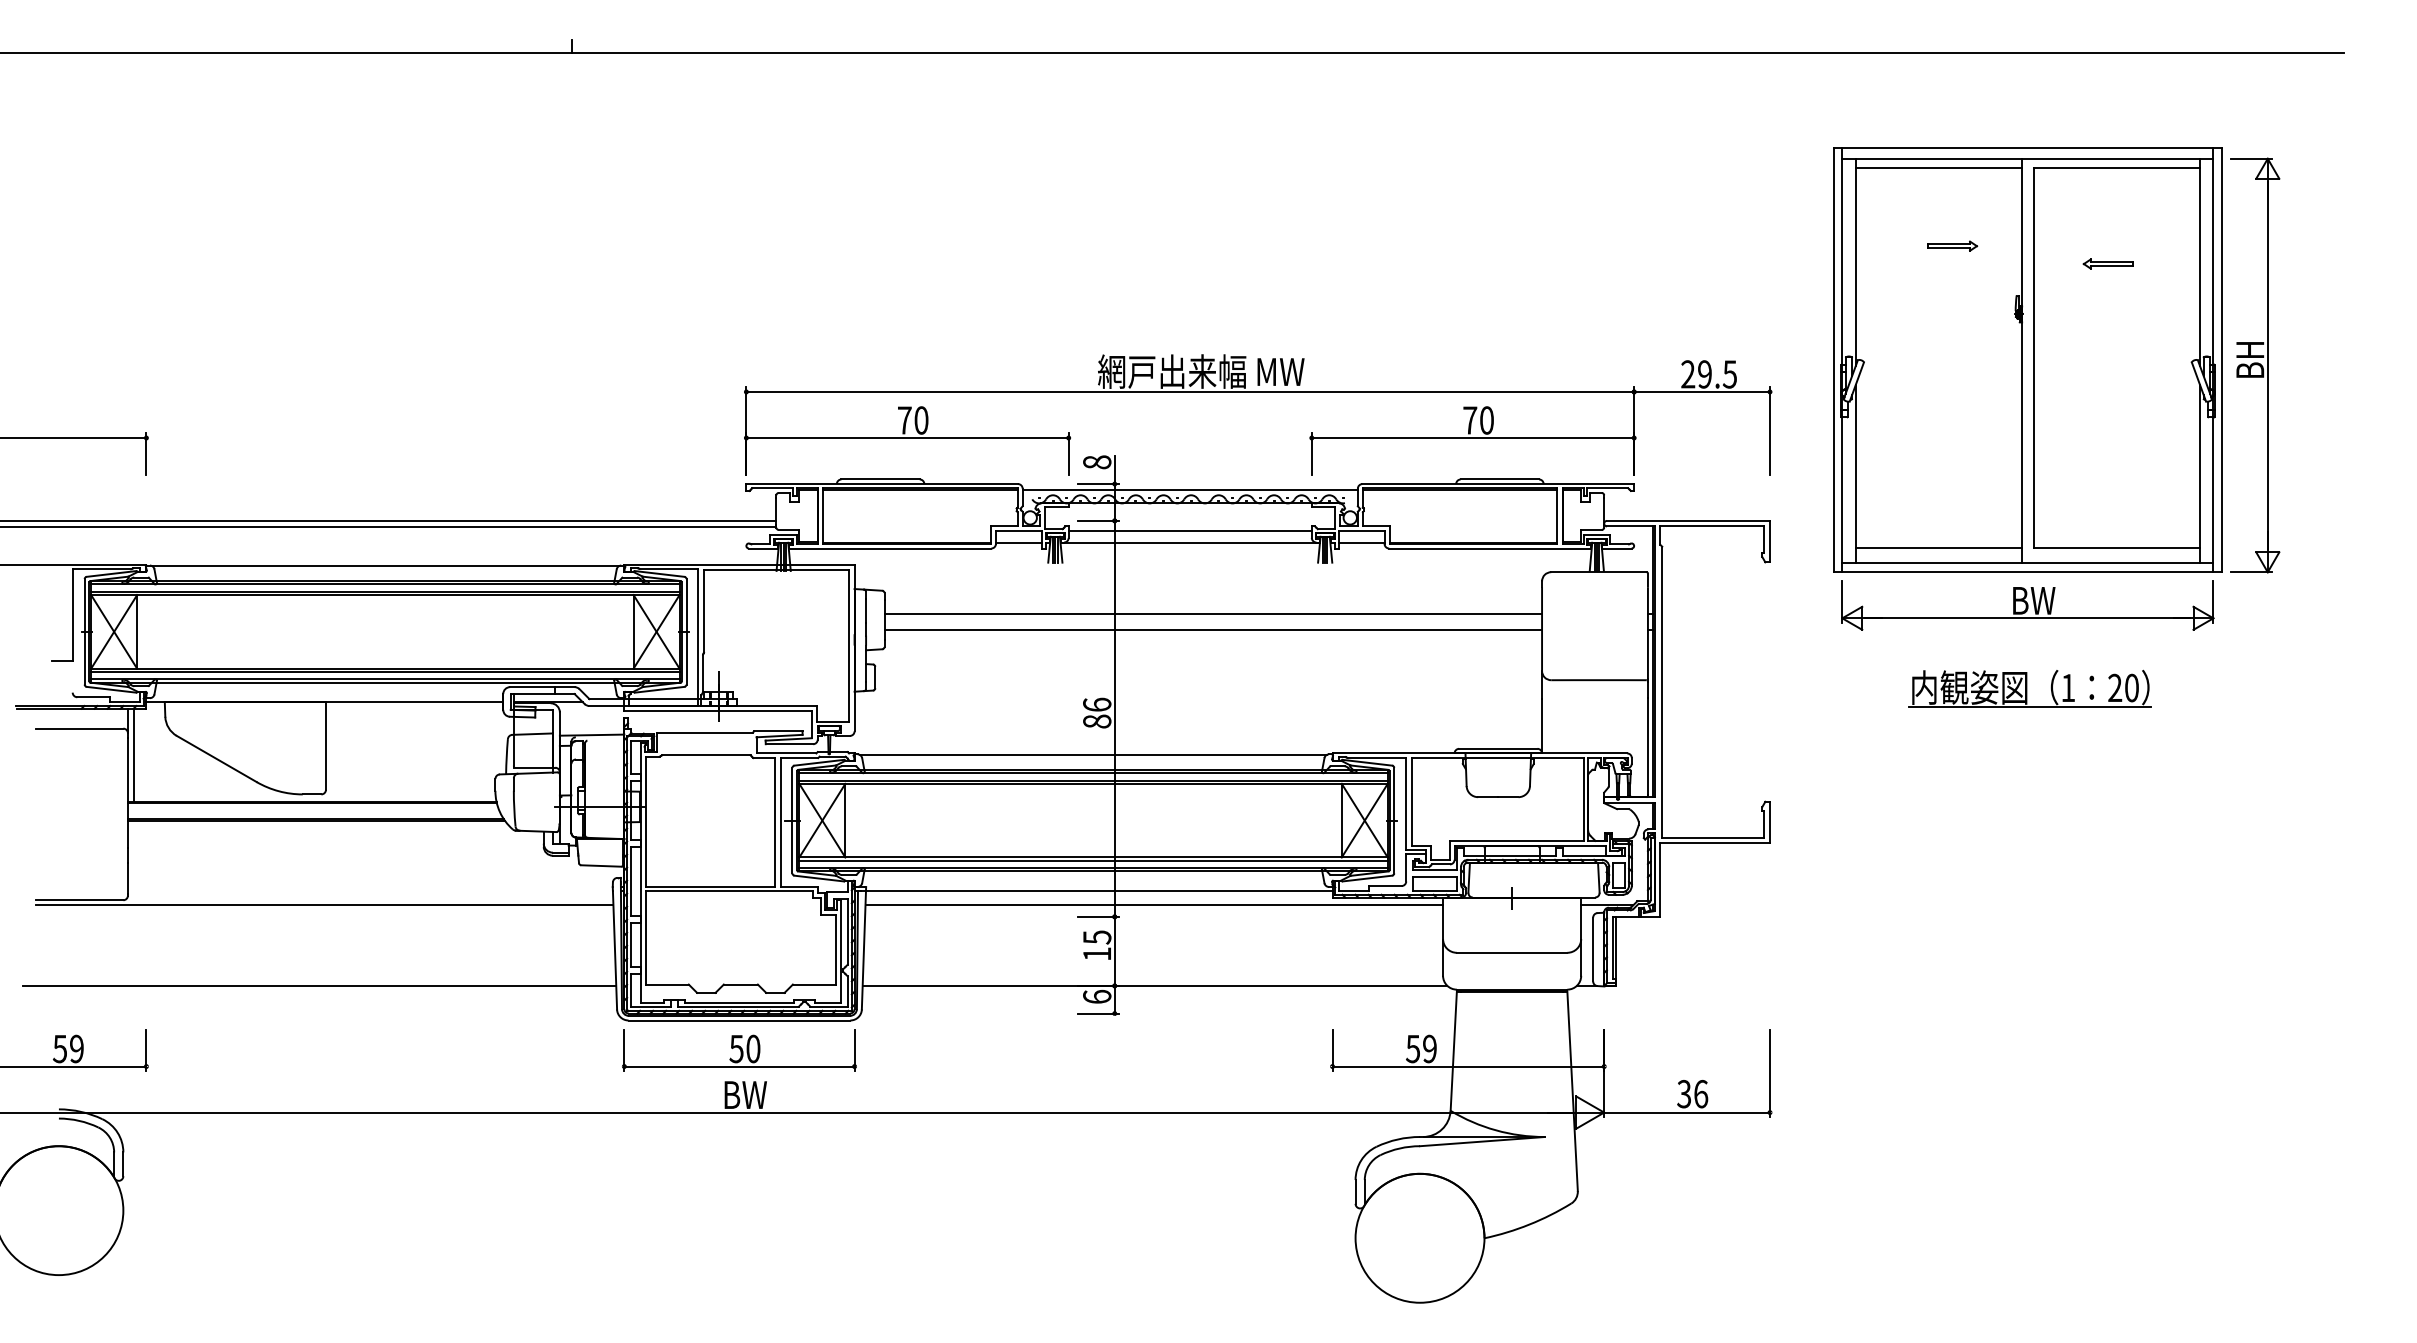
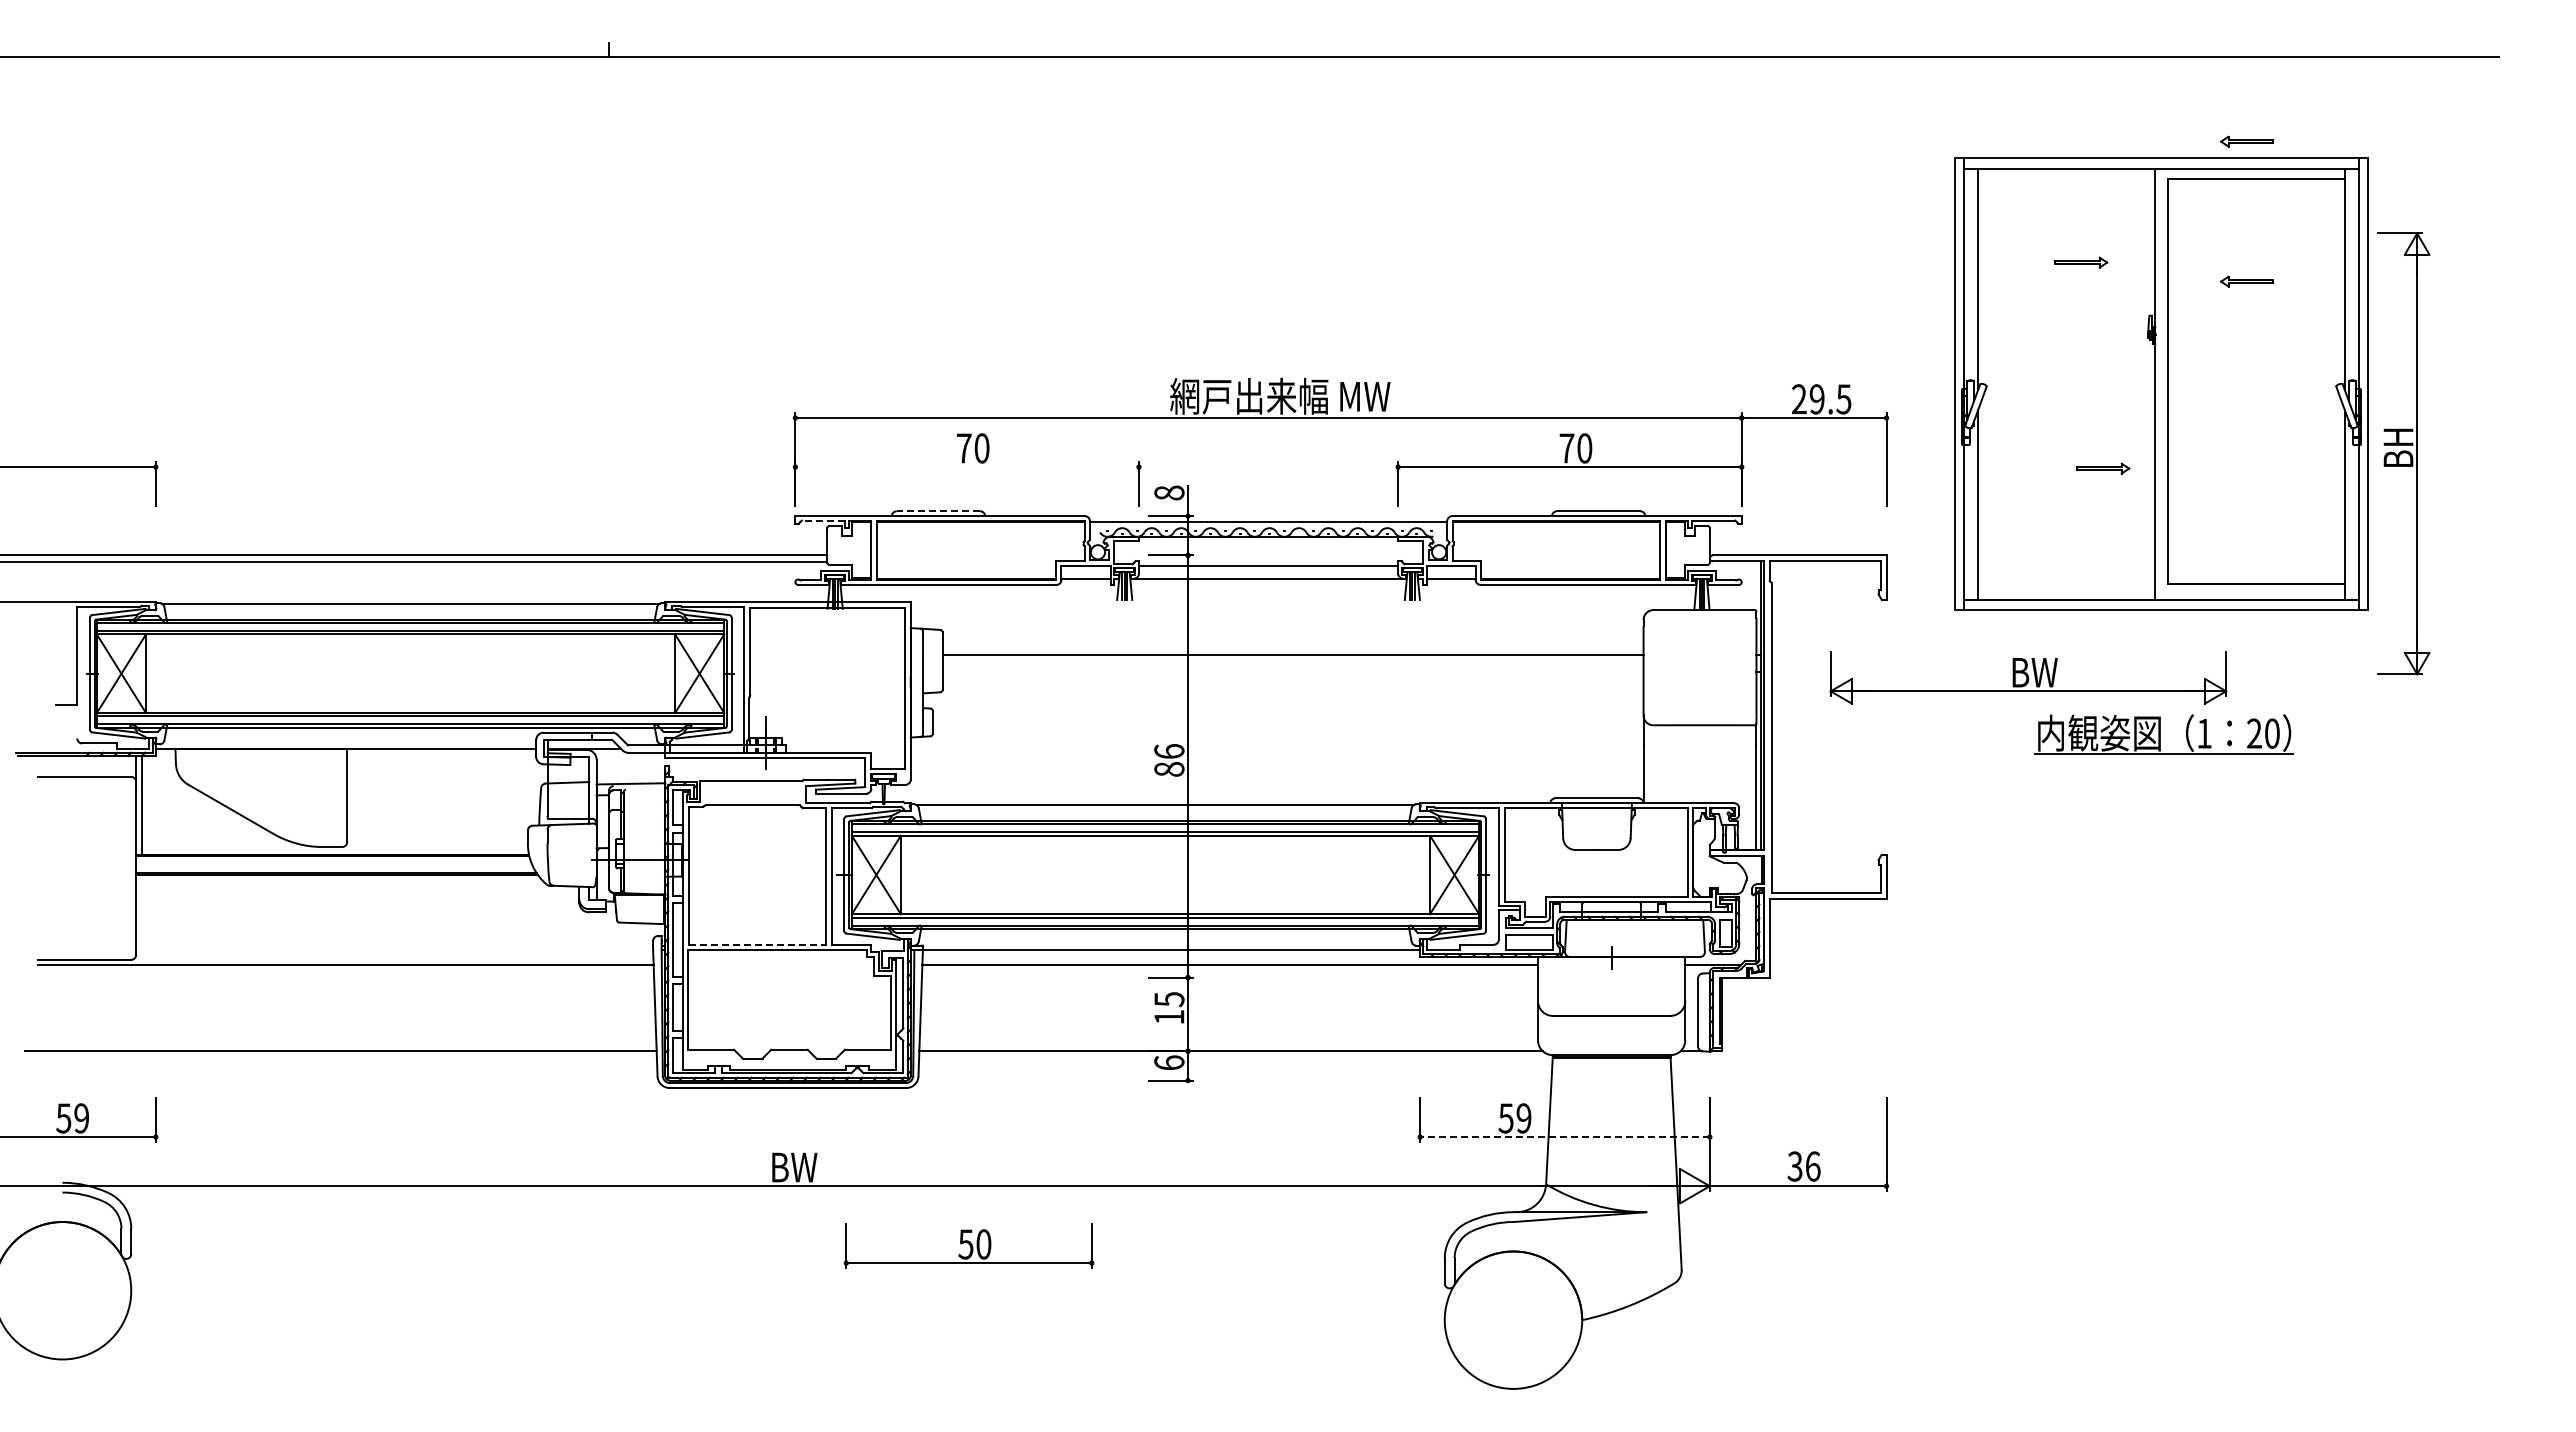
part: (2107, 132) -> (2246, 141), added
line: (1938, 168) -> (2066, 179), removed
part: (2254, 365) -> (2403, 453), moved
line: (906, 438) -> (966, 467), removed
part: (1973, 439) -> (2103, 468), added
line: (880, 479) -> (938, 511), solid -> dashed
line: (772, 488) -> (823, 520), solid -> dashed
line: (1938, 547) -> (2066, 583), removed
part: (2027, 605) -> (2028, 677), moved
line: (1212, 629) -> (1292, 671), removed
line: (710, 886) -> (757, 945), solid -> dashed
part: (738, 1050) -> (968, 1245), moved
line: (1468, 1066) -> (1565, 1137), solid -> dashed

